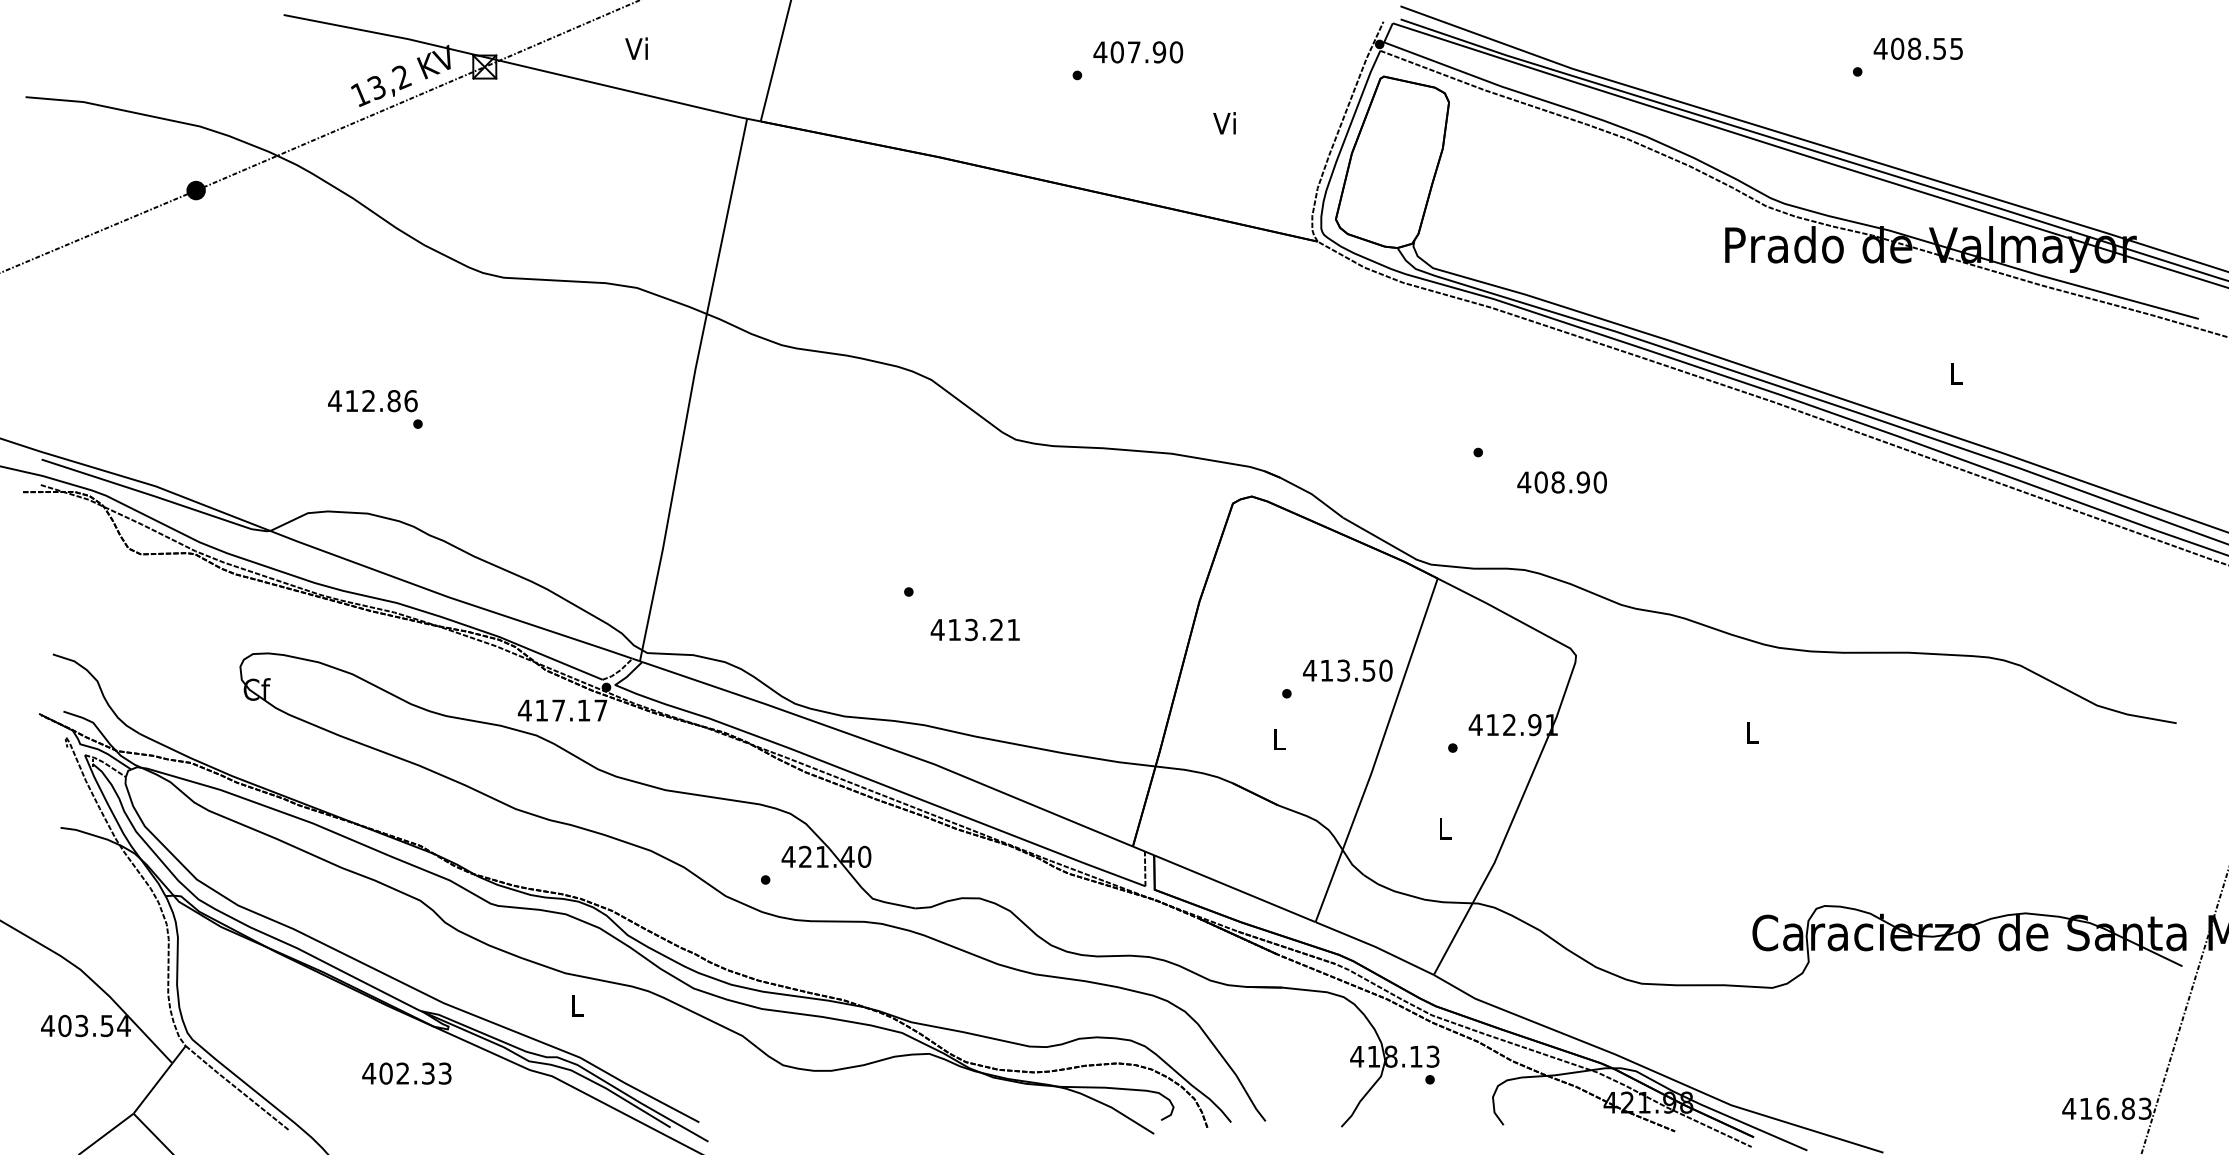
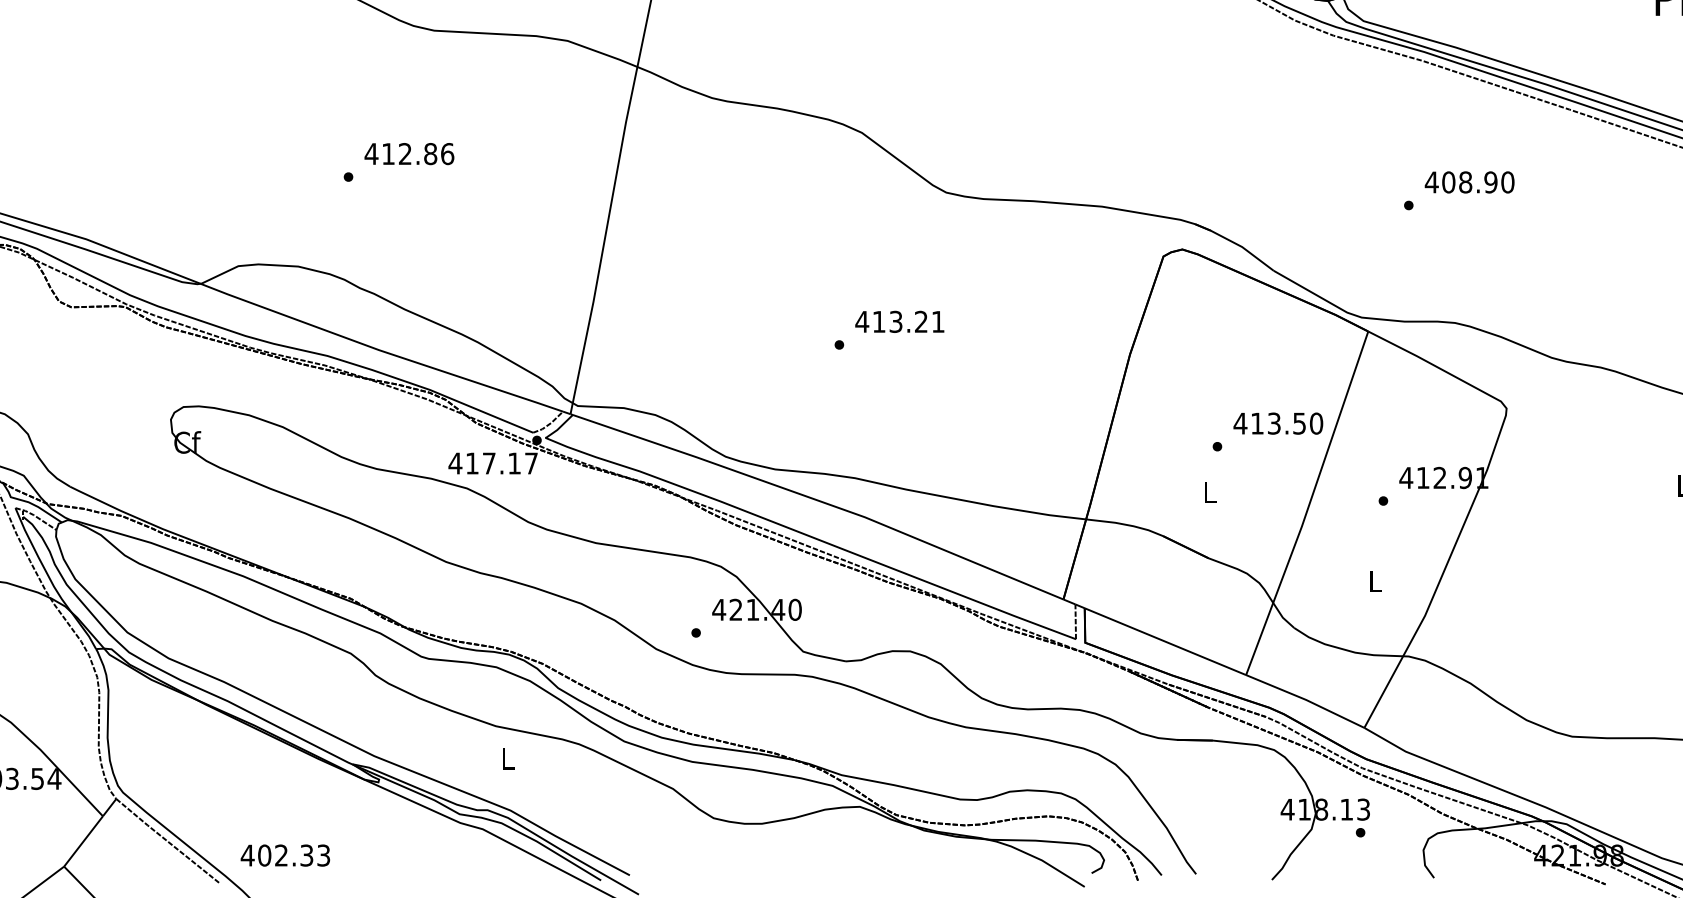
text: (372, 401) -> (409, 154), moved
text: (1561, 482) -> (1469, 182), moved
text: (974, 629) -> (899, 321), moved
text: (406, 1073) -> (285, 855), moved

